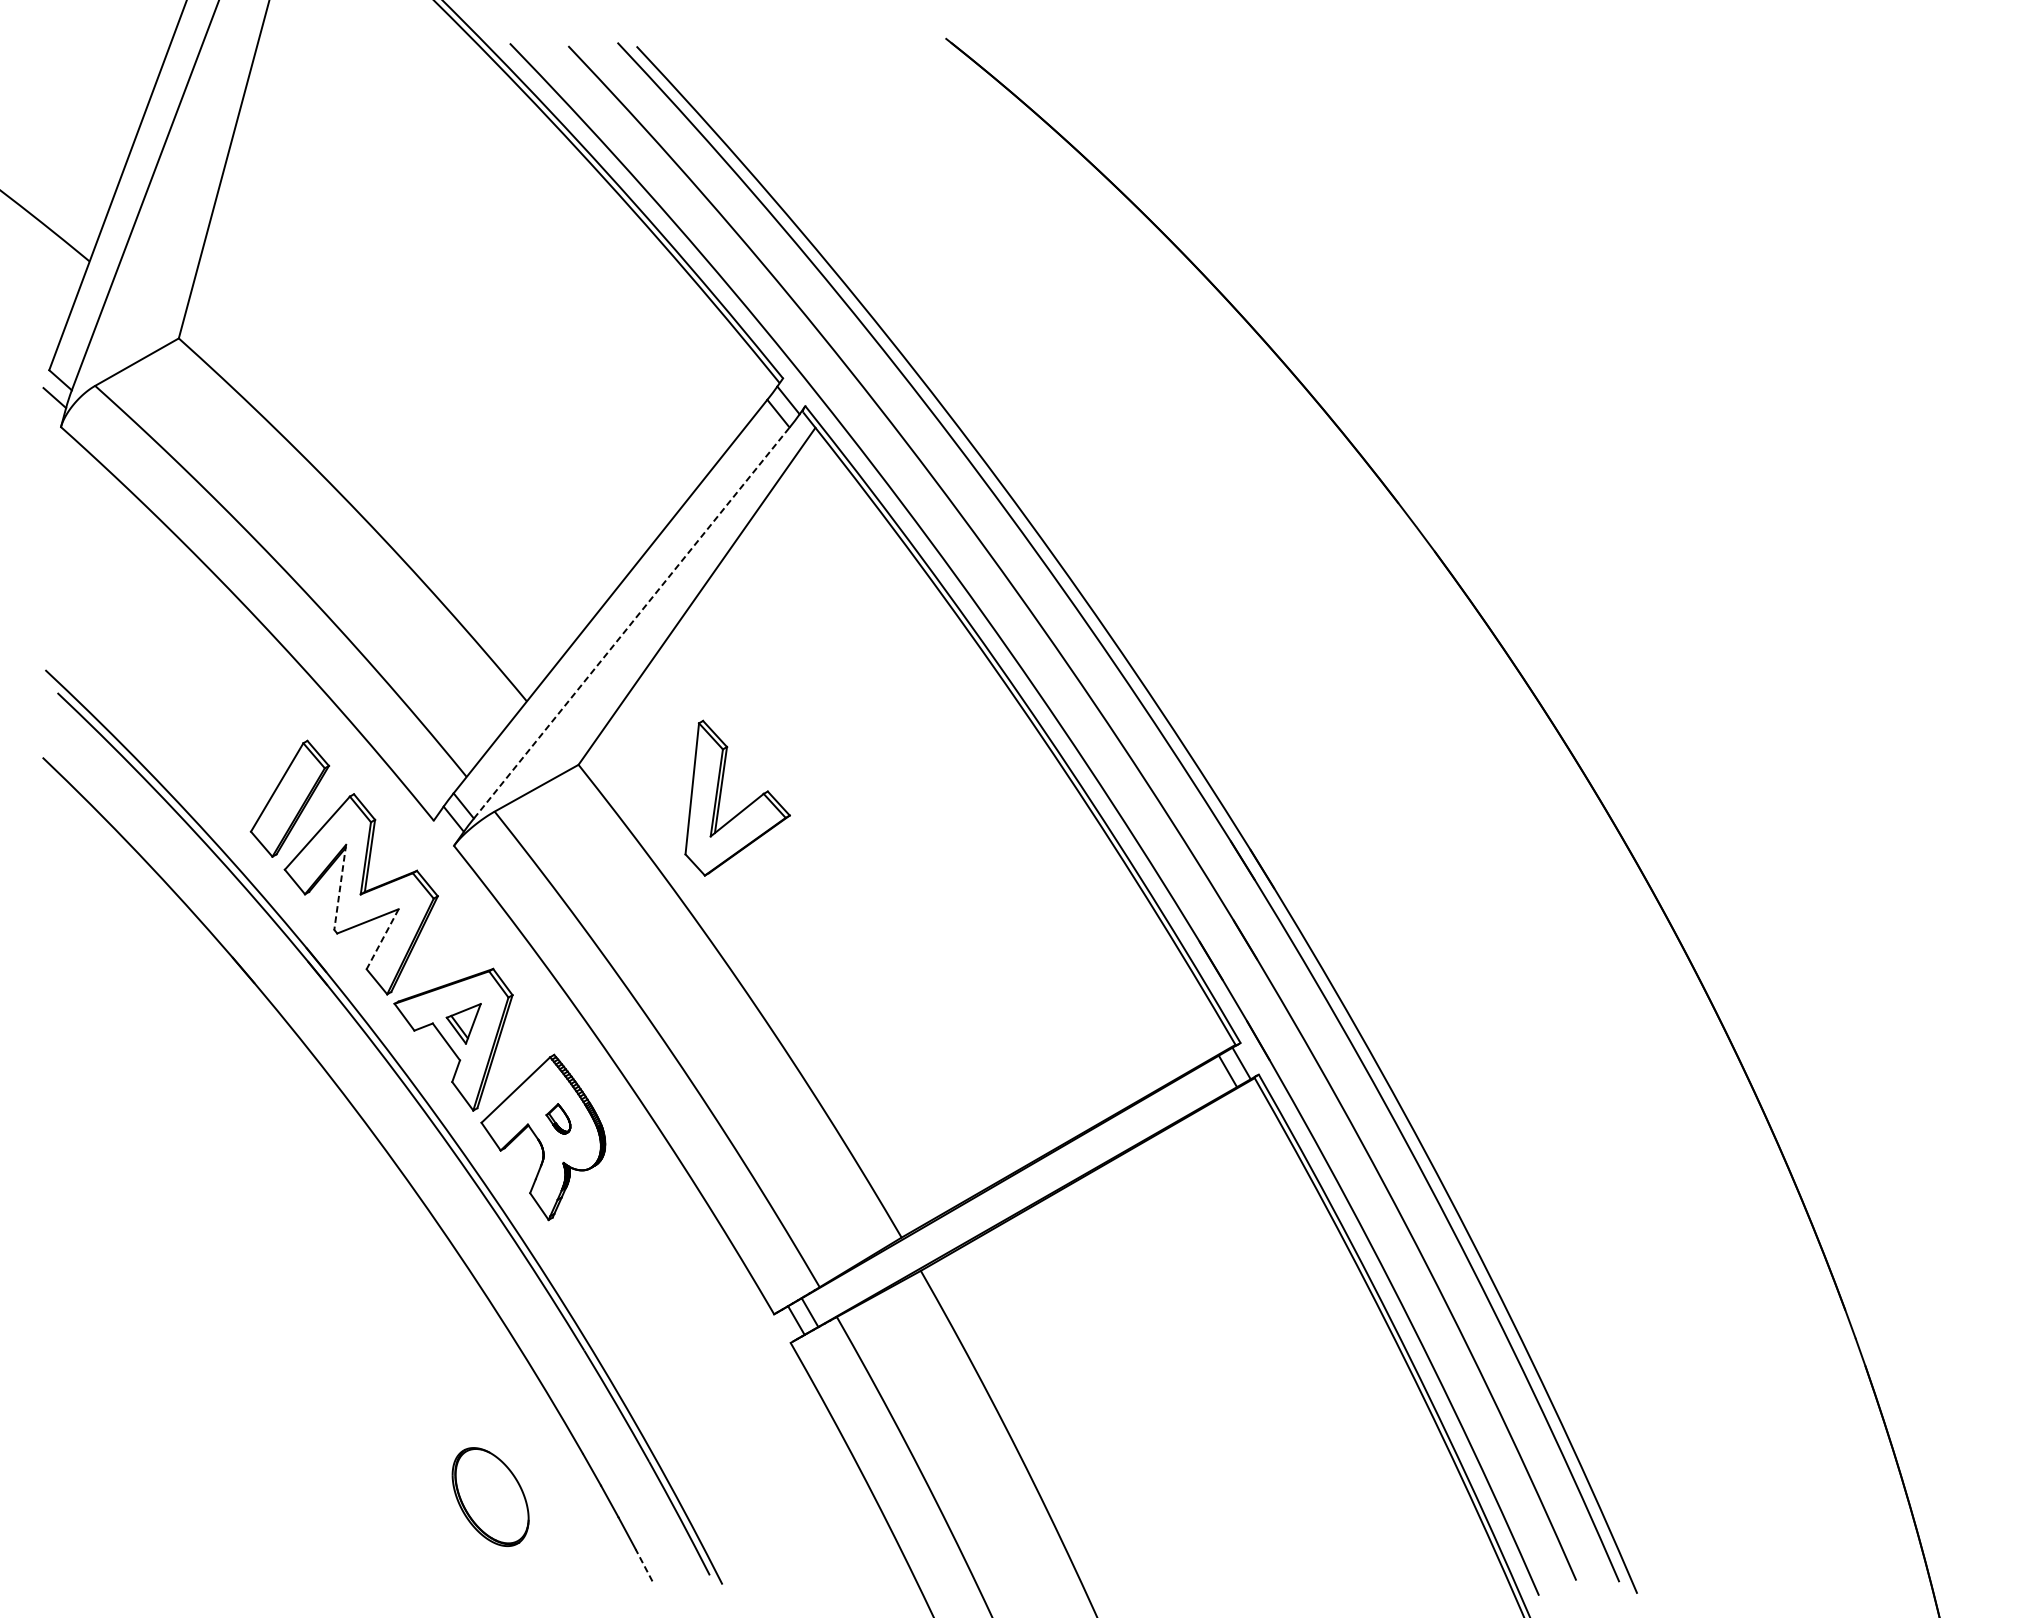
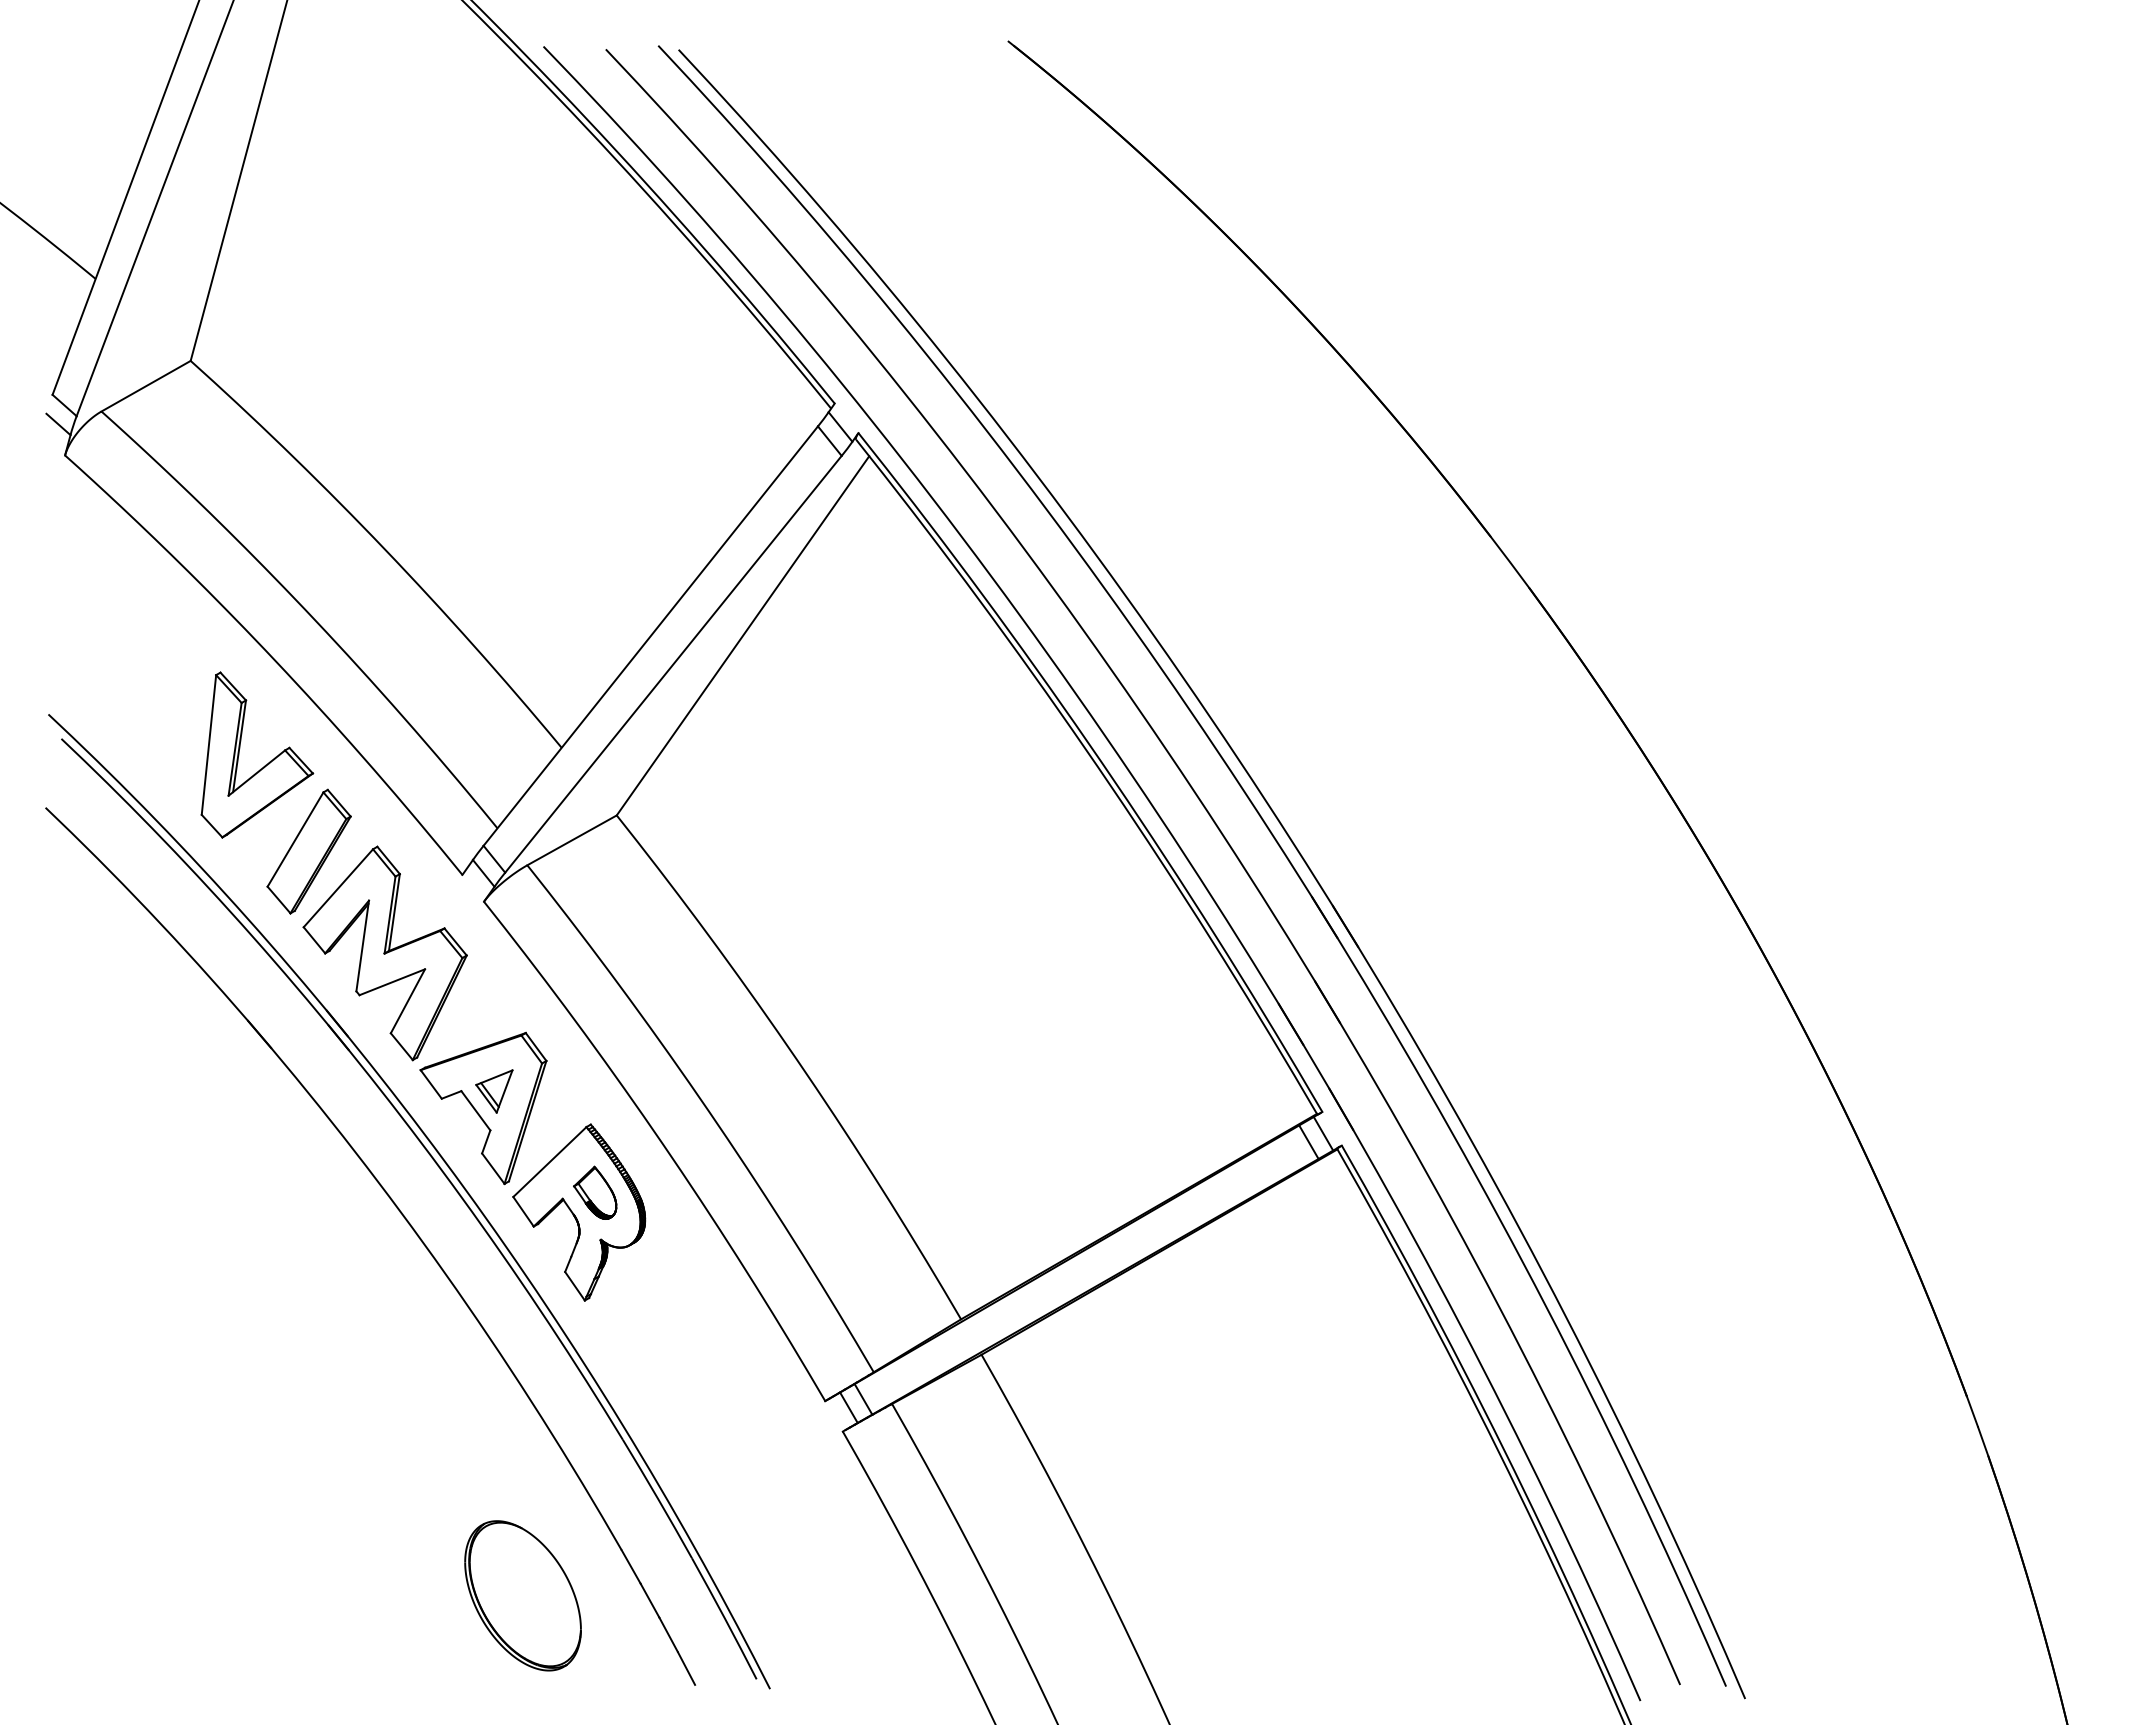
line: (631, 623) -> (673, 664), dashed -> solid
part: (745, 807) -> (265, 764), moved
line: (340, 887) -> (362, 946), dashed -> solid
line: (382, 939) -> (407, 1001), dashed -> solid
part: (558, 1118) -> (595, 1192), size x1.67
part: (490, 1496) -> (522, 1595), size x1.43
line: (644, 1565) -> (686, 1668), dashed -> solid

